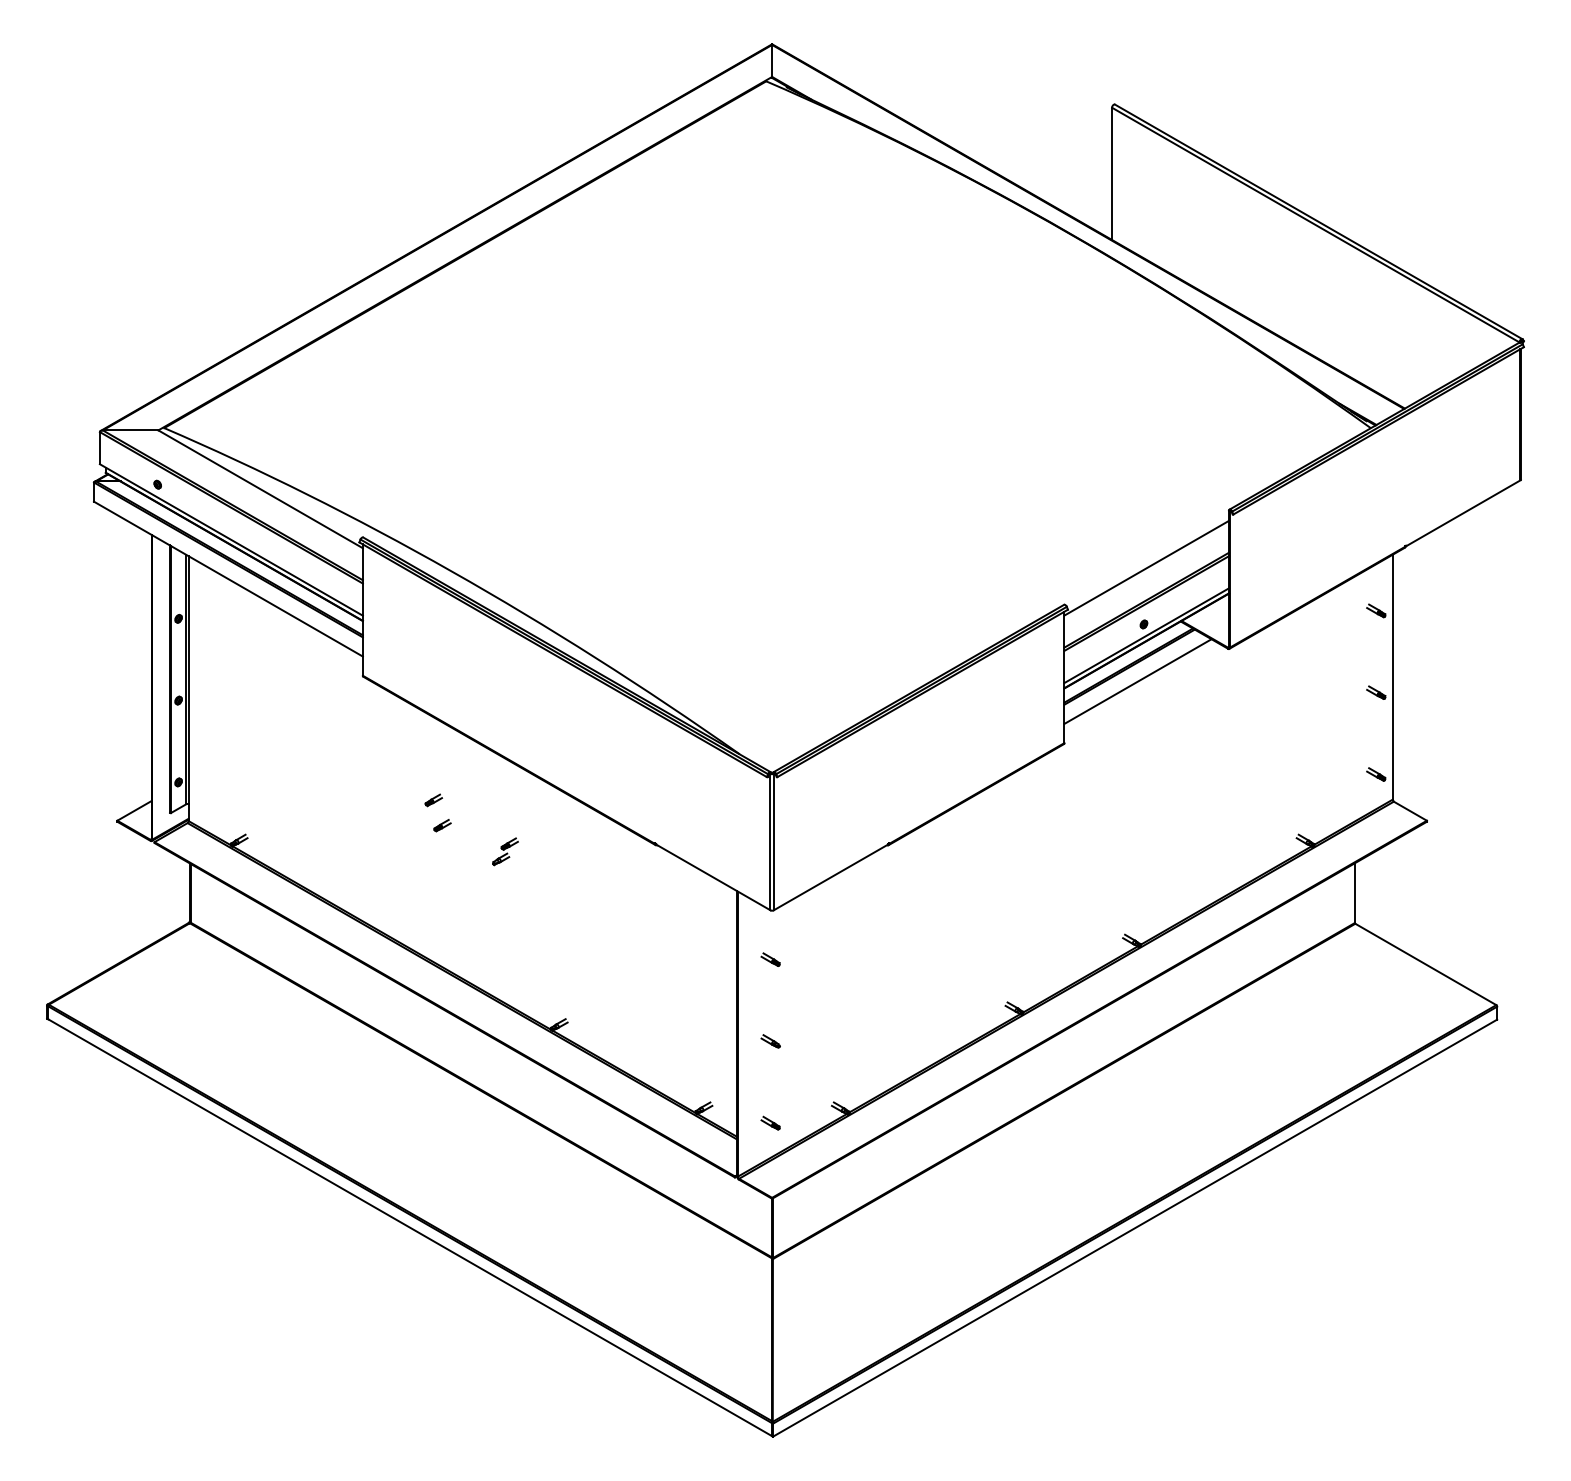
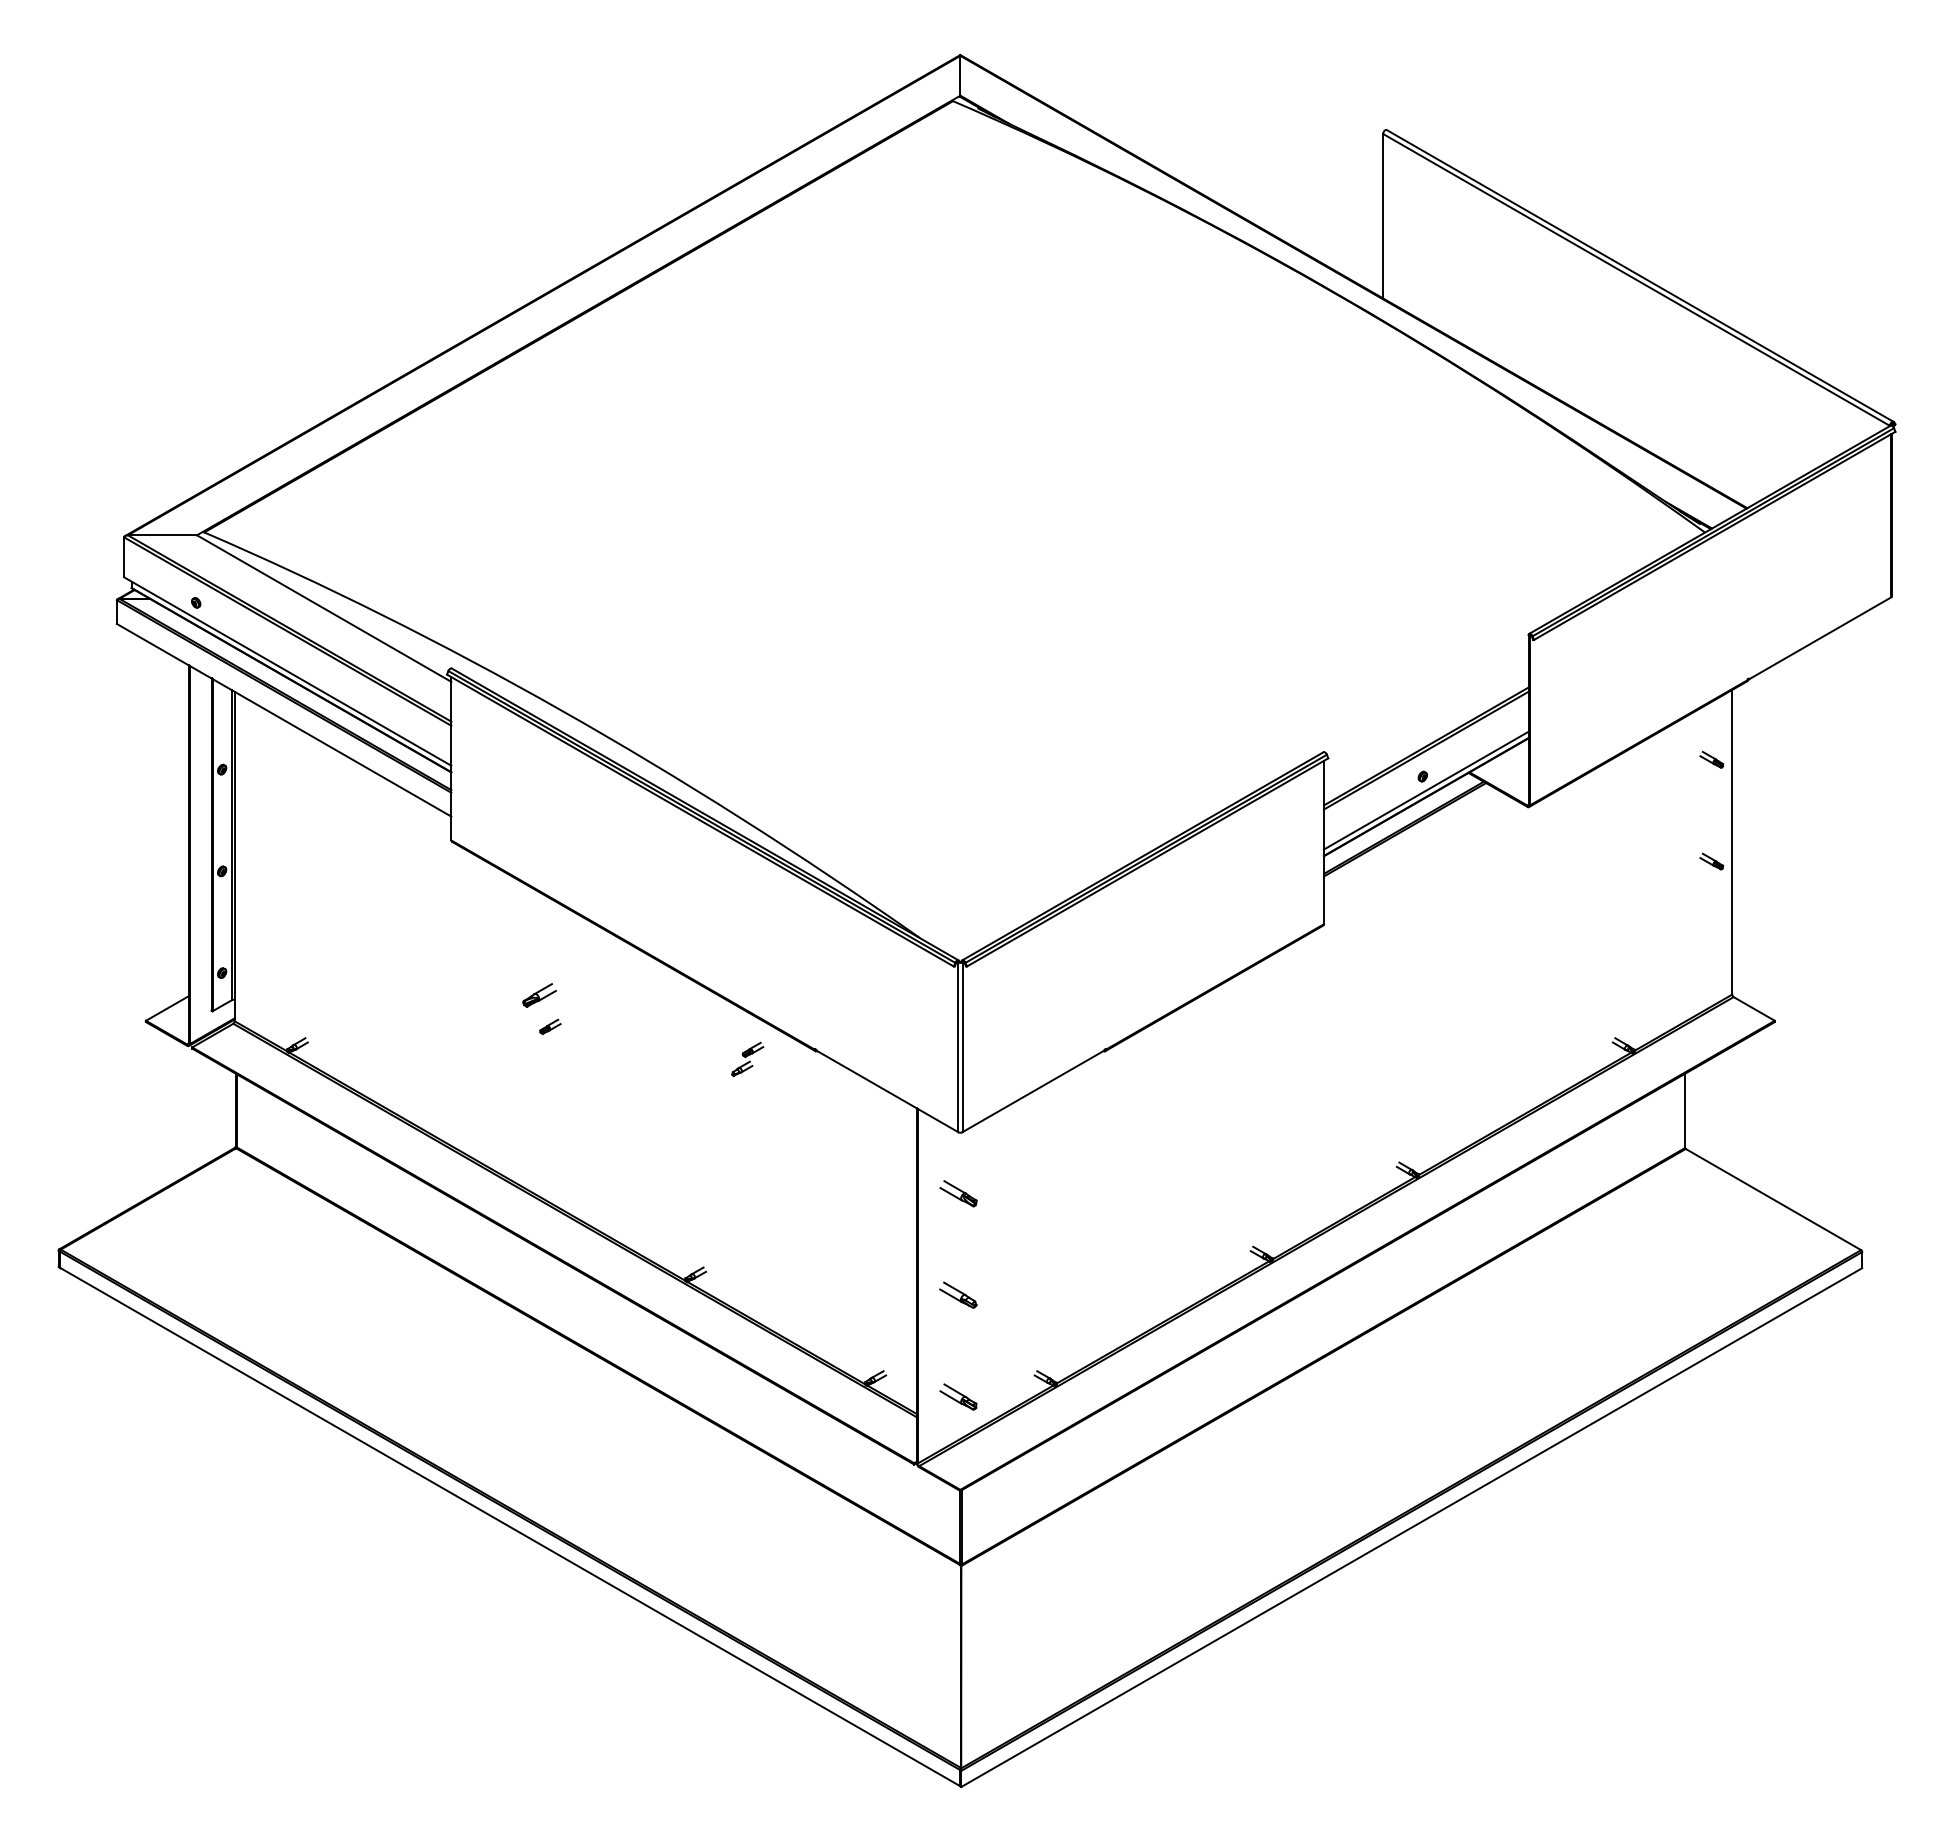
line: (1146, 568) -> (1425, 706), removed
line: (1137, 681) -> (1414, 847), removed
part: (1376, 774) -> (1711, 963), removed
part: (433, 800) -> (539, 995), size x1.6
part: (505, 851) -> (747, 1058), moved
part: (770, 959) -> (958, 1193), size x1.6
part: (770, 1041) -> (958, 1295), size x1.6
part: (770, 1122) -> (958, 1396), size x1.6

